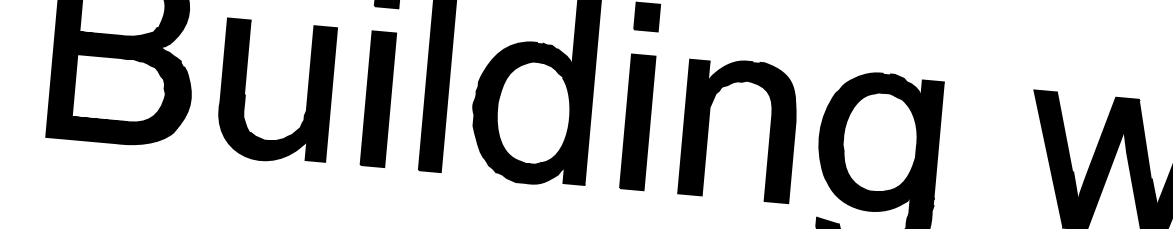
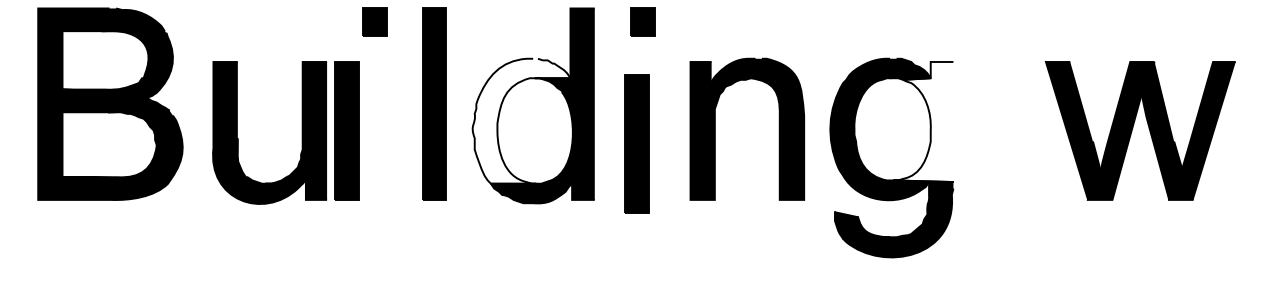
part: (378, 98) -> (346, 130), moved
fill: (521, 101) -> (521, 120), removed
part: (637, 121) -> (636, 143), moved
fill: (910, 137) -> (923, 121), removed

